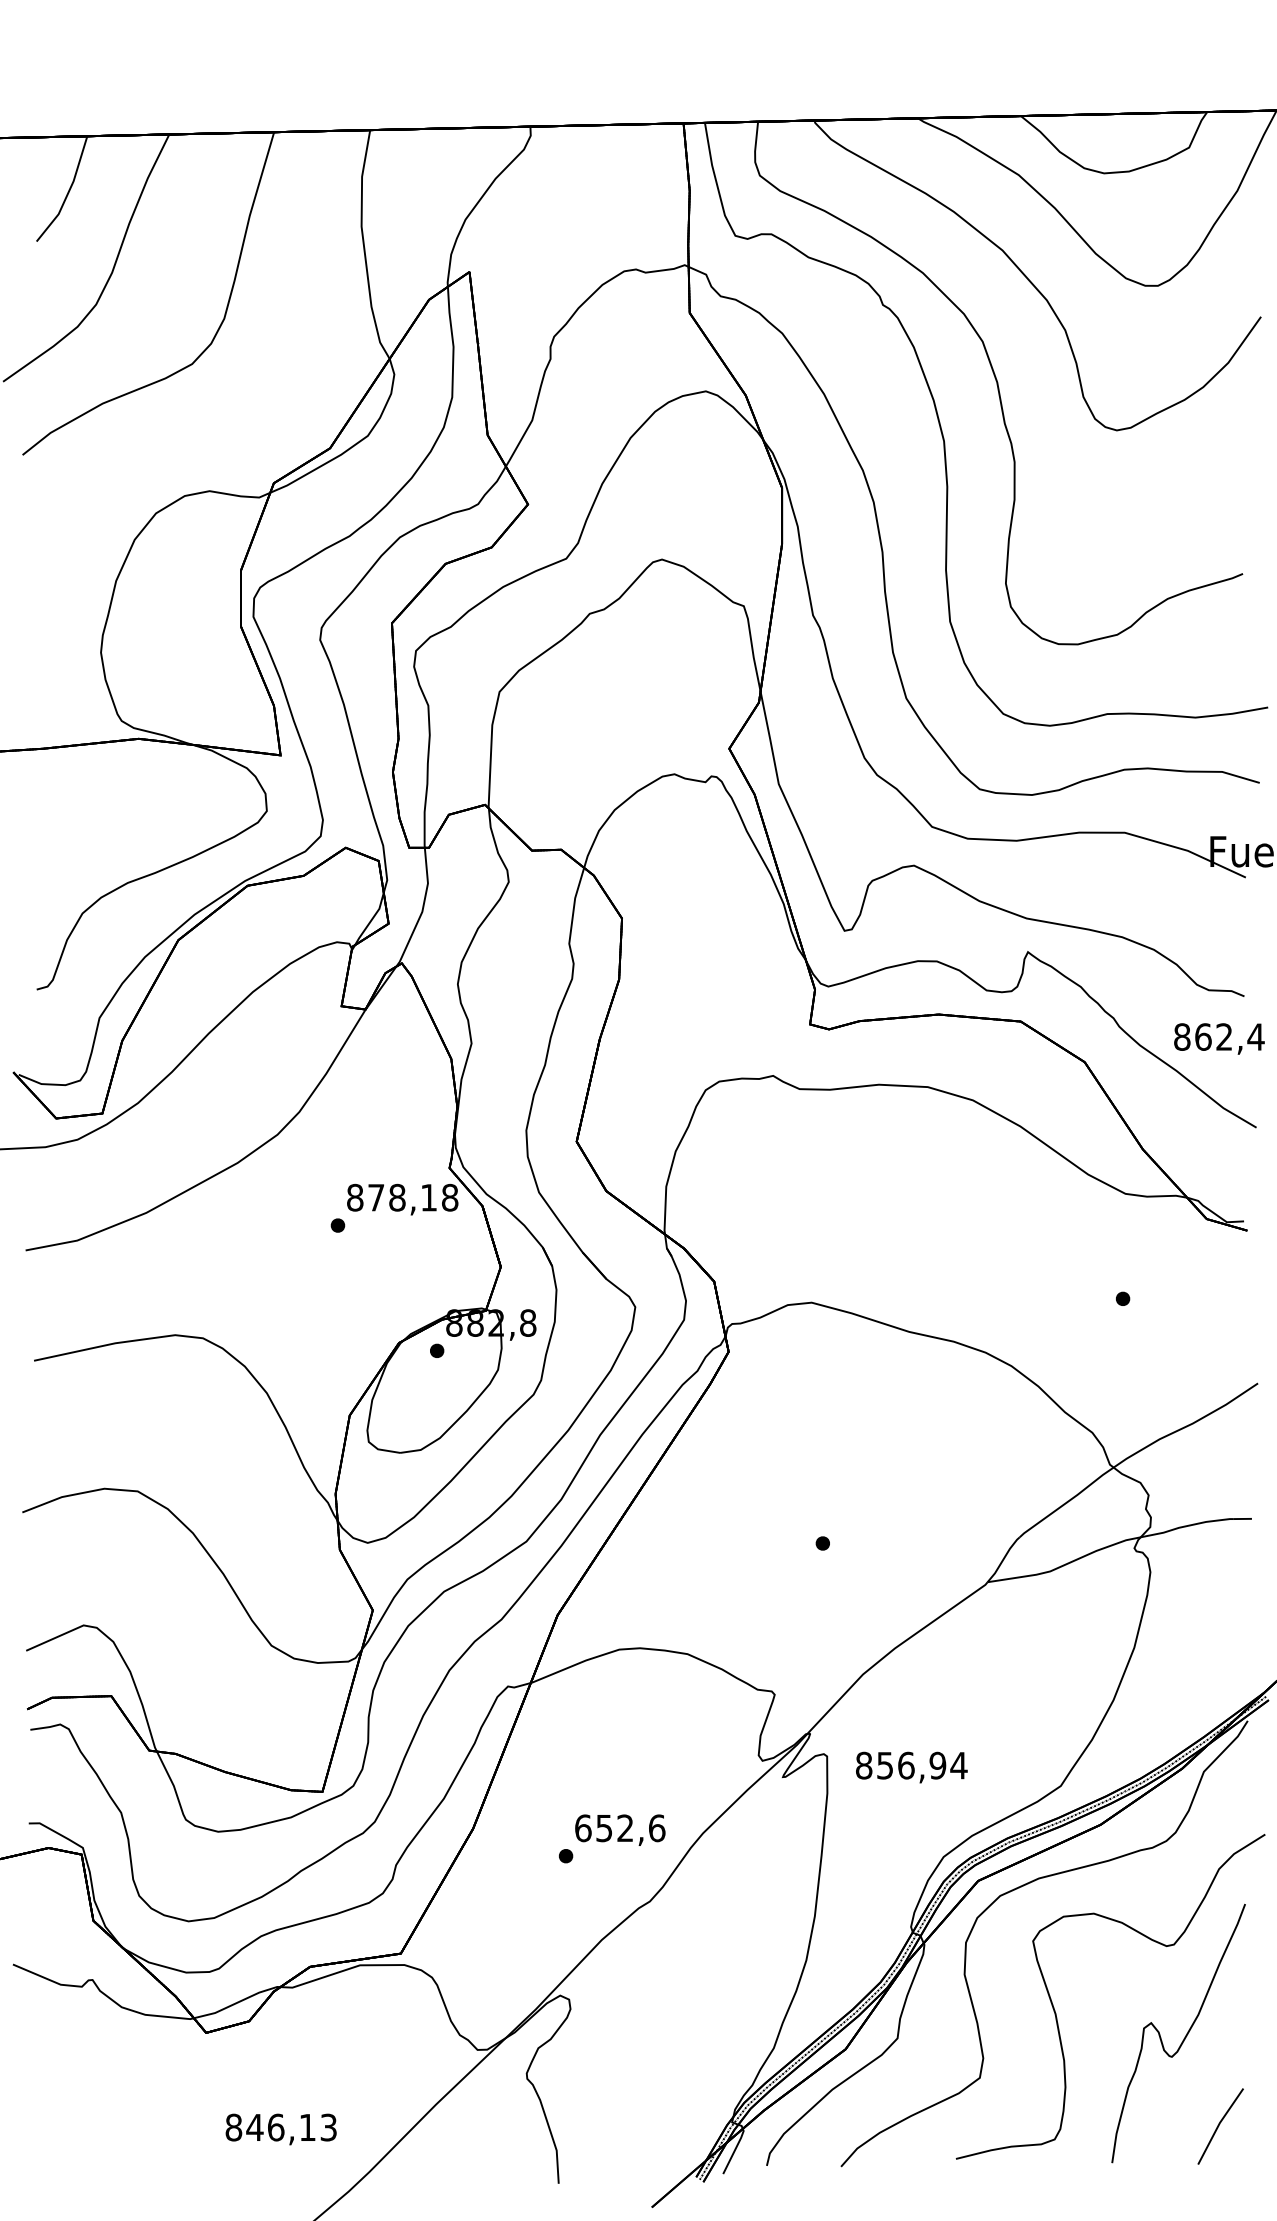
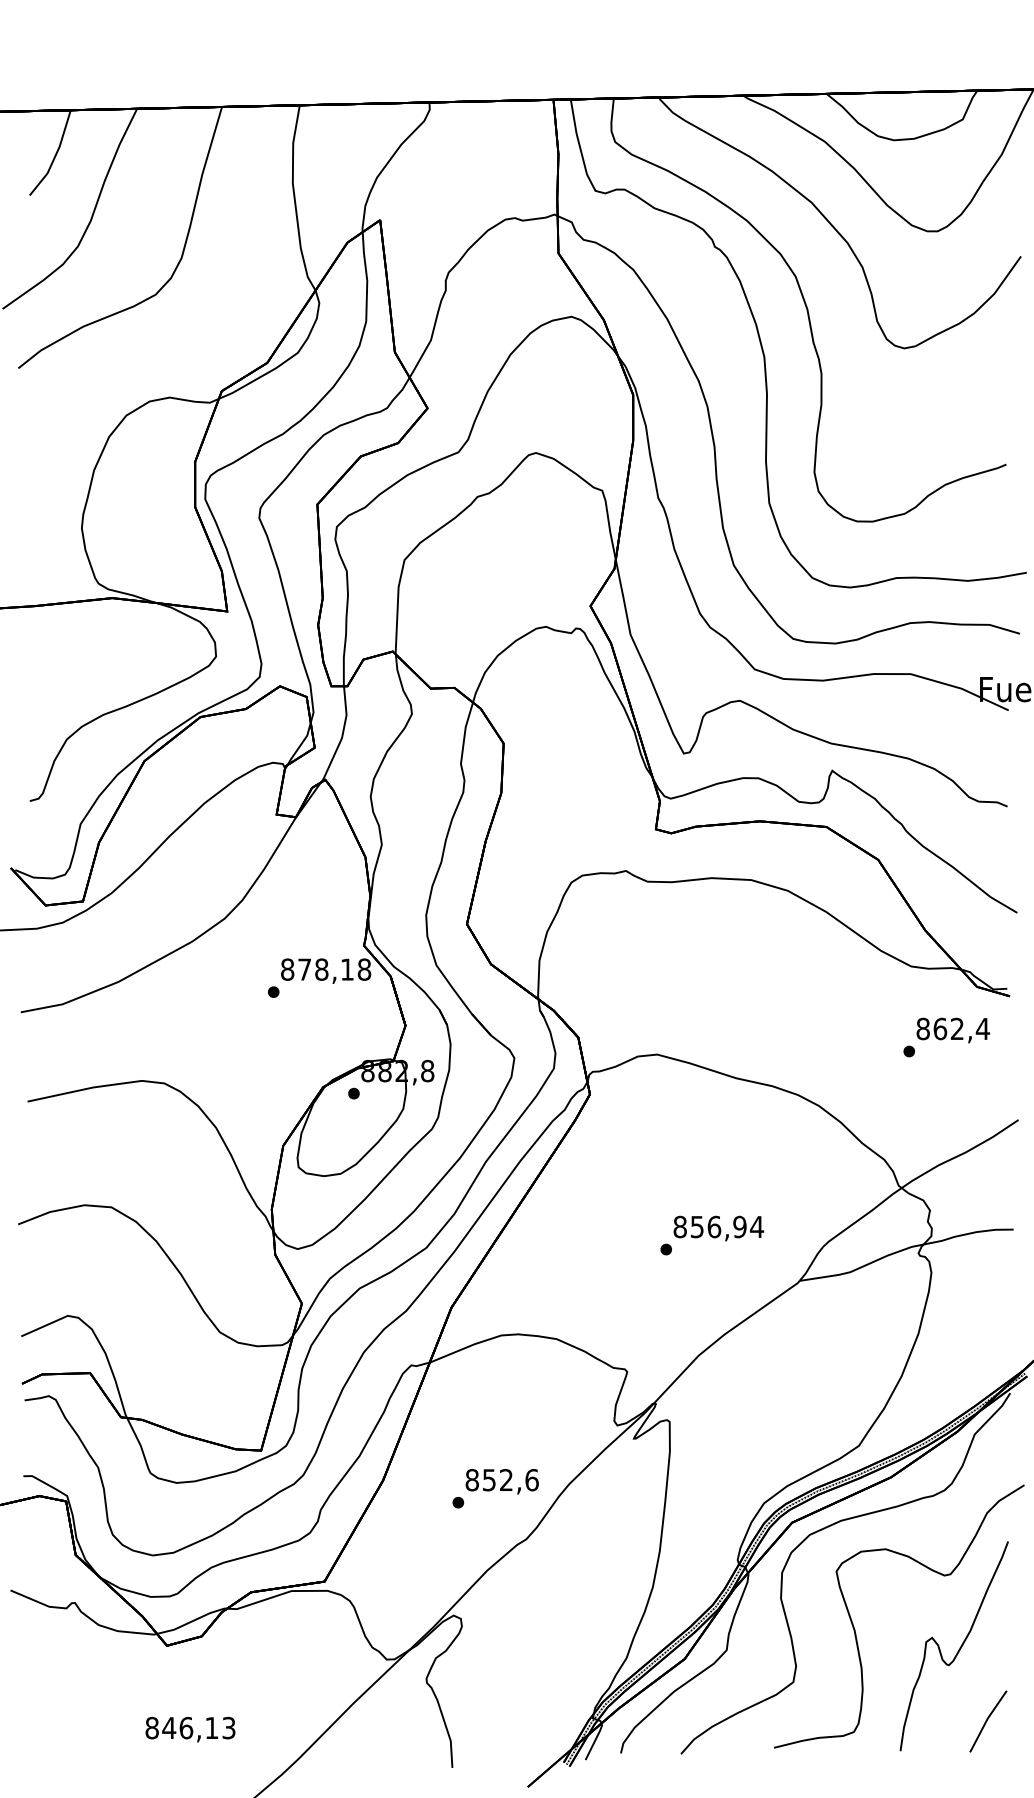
text: (1219, 1038) -> (953, 1030), moved
text: (911, 1767) -> (718, 1228), moved
text: (583, 1828) -> (472, 1480), 652,6 -> 852,6
text: (280, 2129) -> (189, 1729), moved

